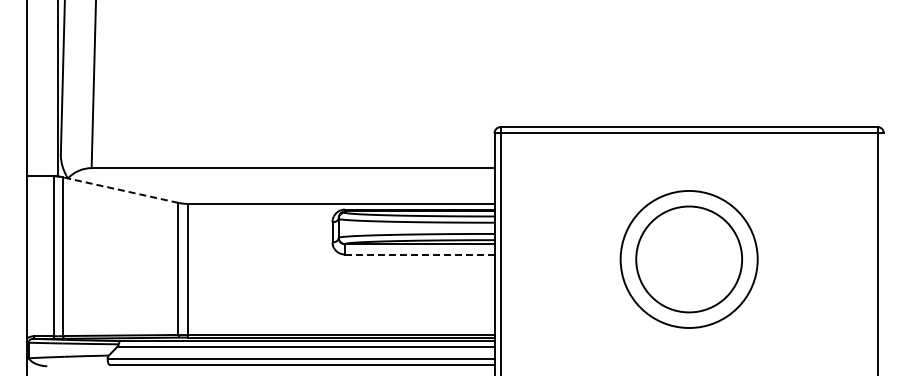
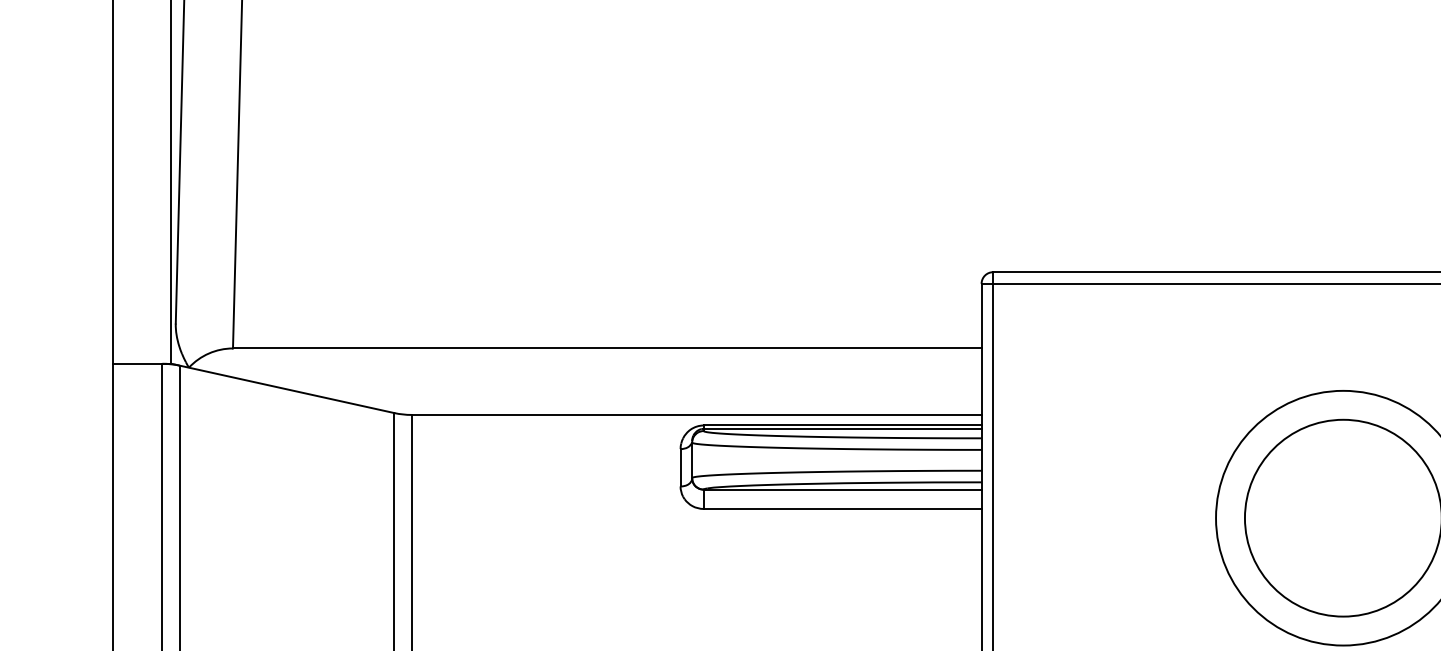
line: (117, 189) -> (281, 388), dashed -> solid
line: (419, 254) -> (842, 508), dashed -> solid

